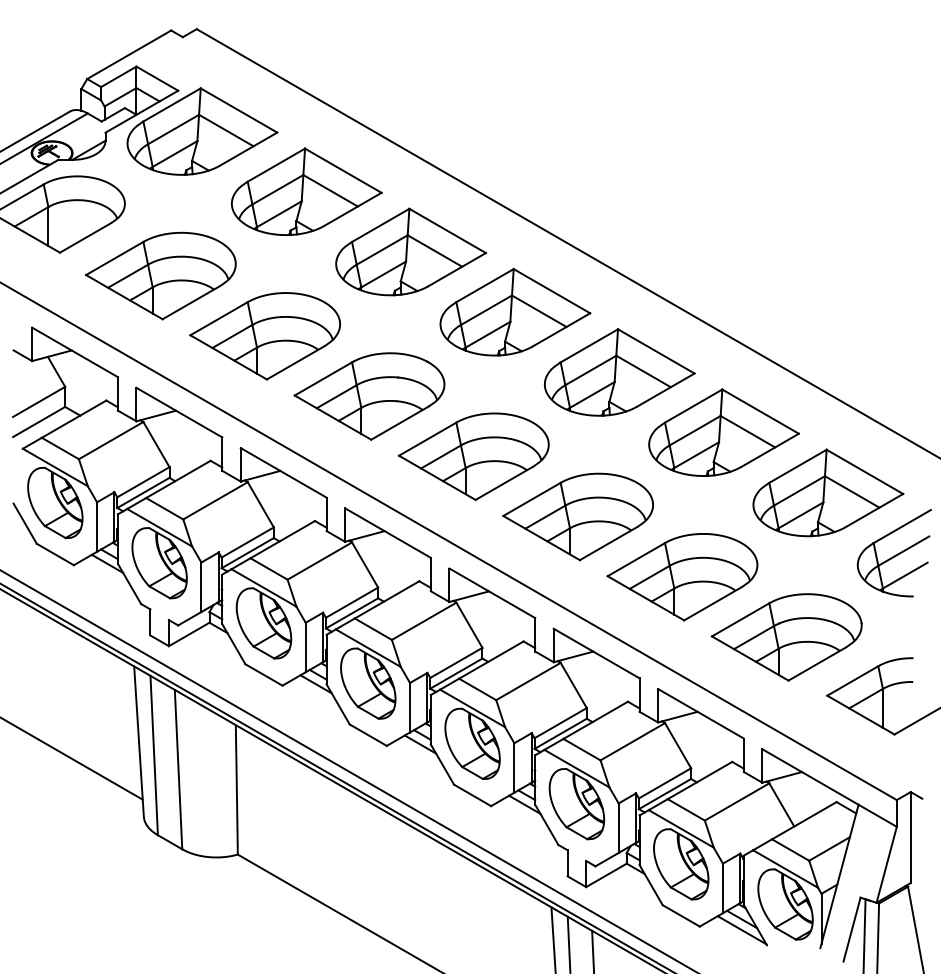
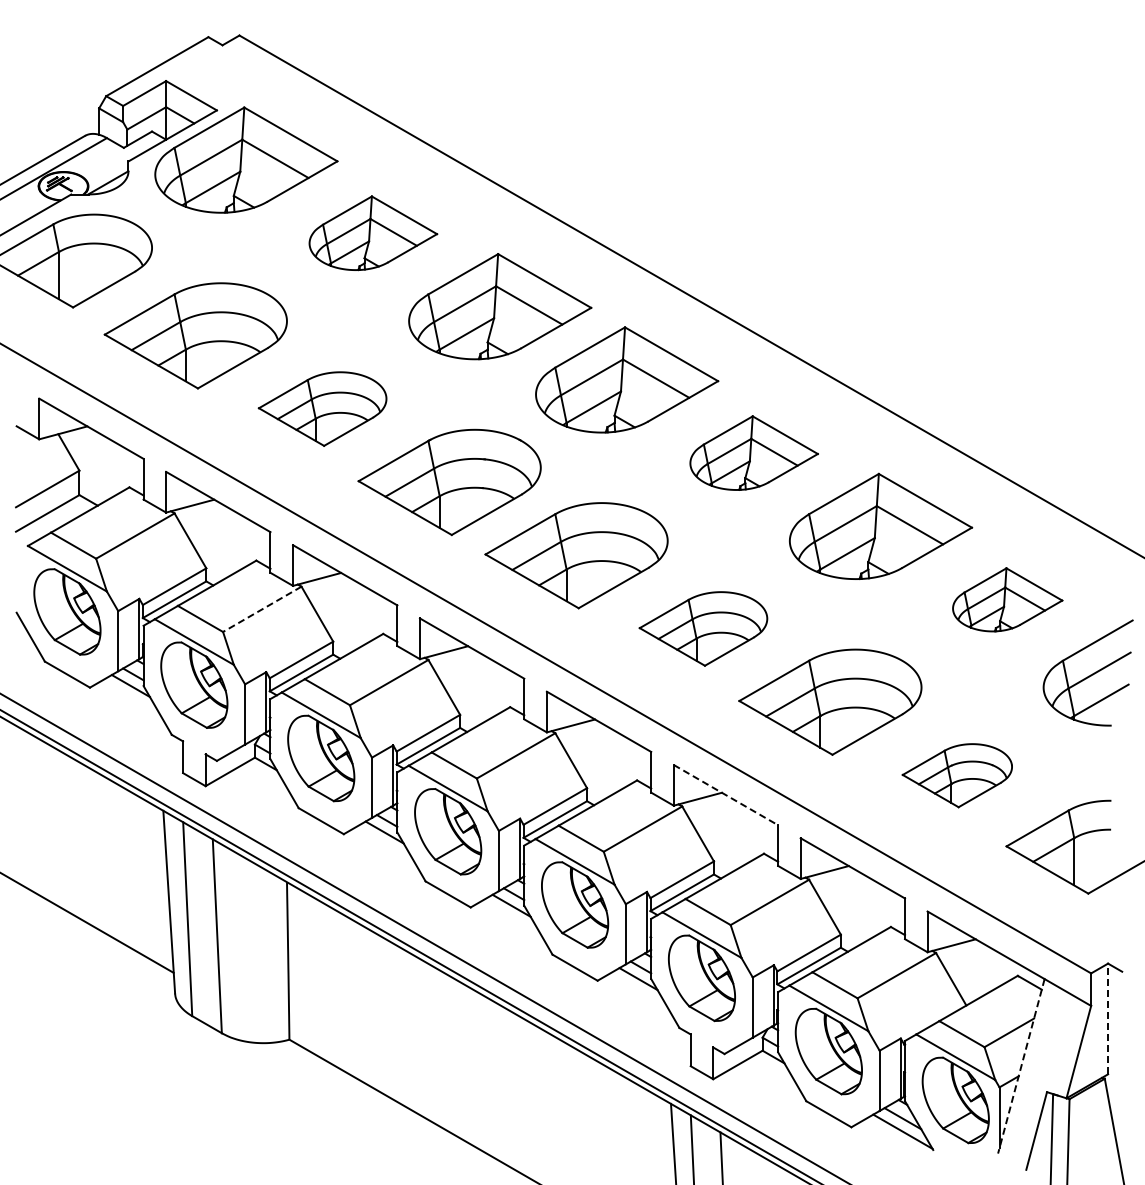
part: (306, 191) -> (373, 232), size x0.7
part: (265, 335) -> (322, 408), size x0.7
part: (620, 371) -> (754, 452), size x0.7
part: (828, 492) -> (1007, 599), size x0.6
line: (214, 500) -> (261, 609), solid -> dashed
part: (578, 516) -> (703, 628), size x0.7
part: (786, 637) -> (957, 775), size x0.6
line: (597, 653) -> (726, 795), solid -> dashed
line: (911, 837) -> (1108, 1018), solid -> dashed
line: (839, 876) -> (1021, 1066), solid -> dashed

